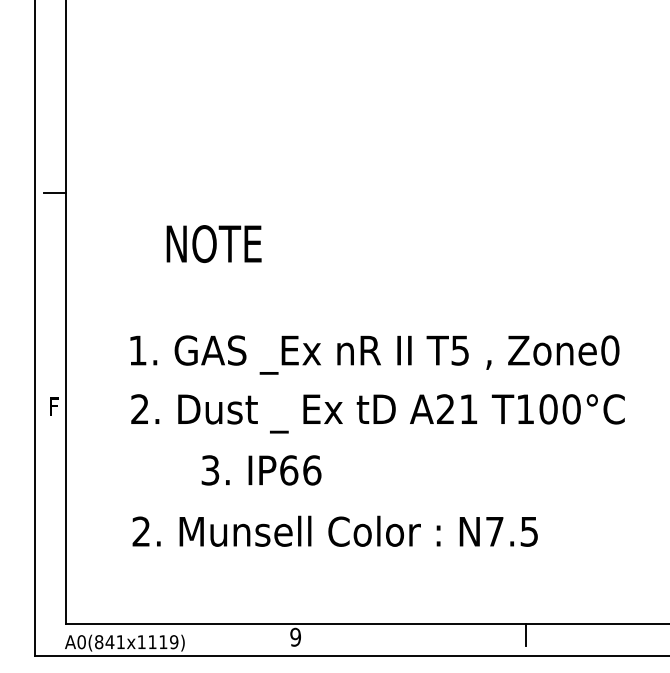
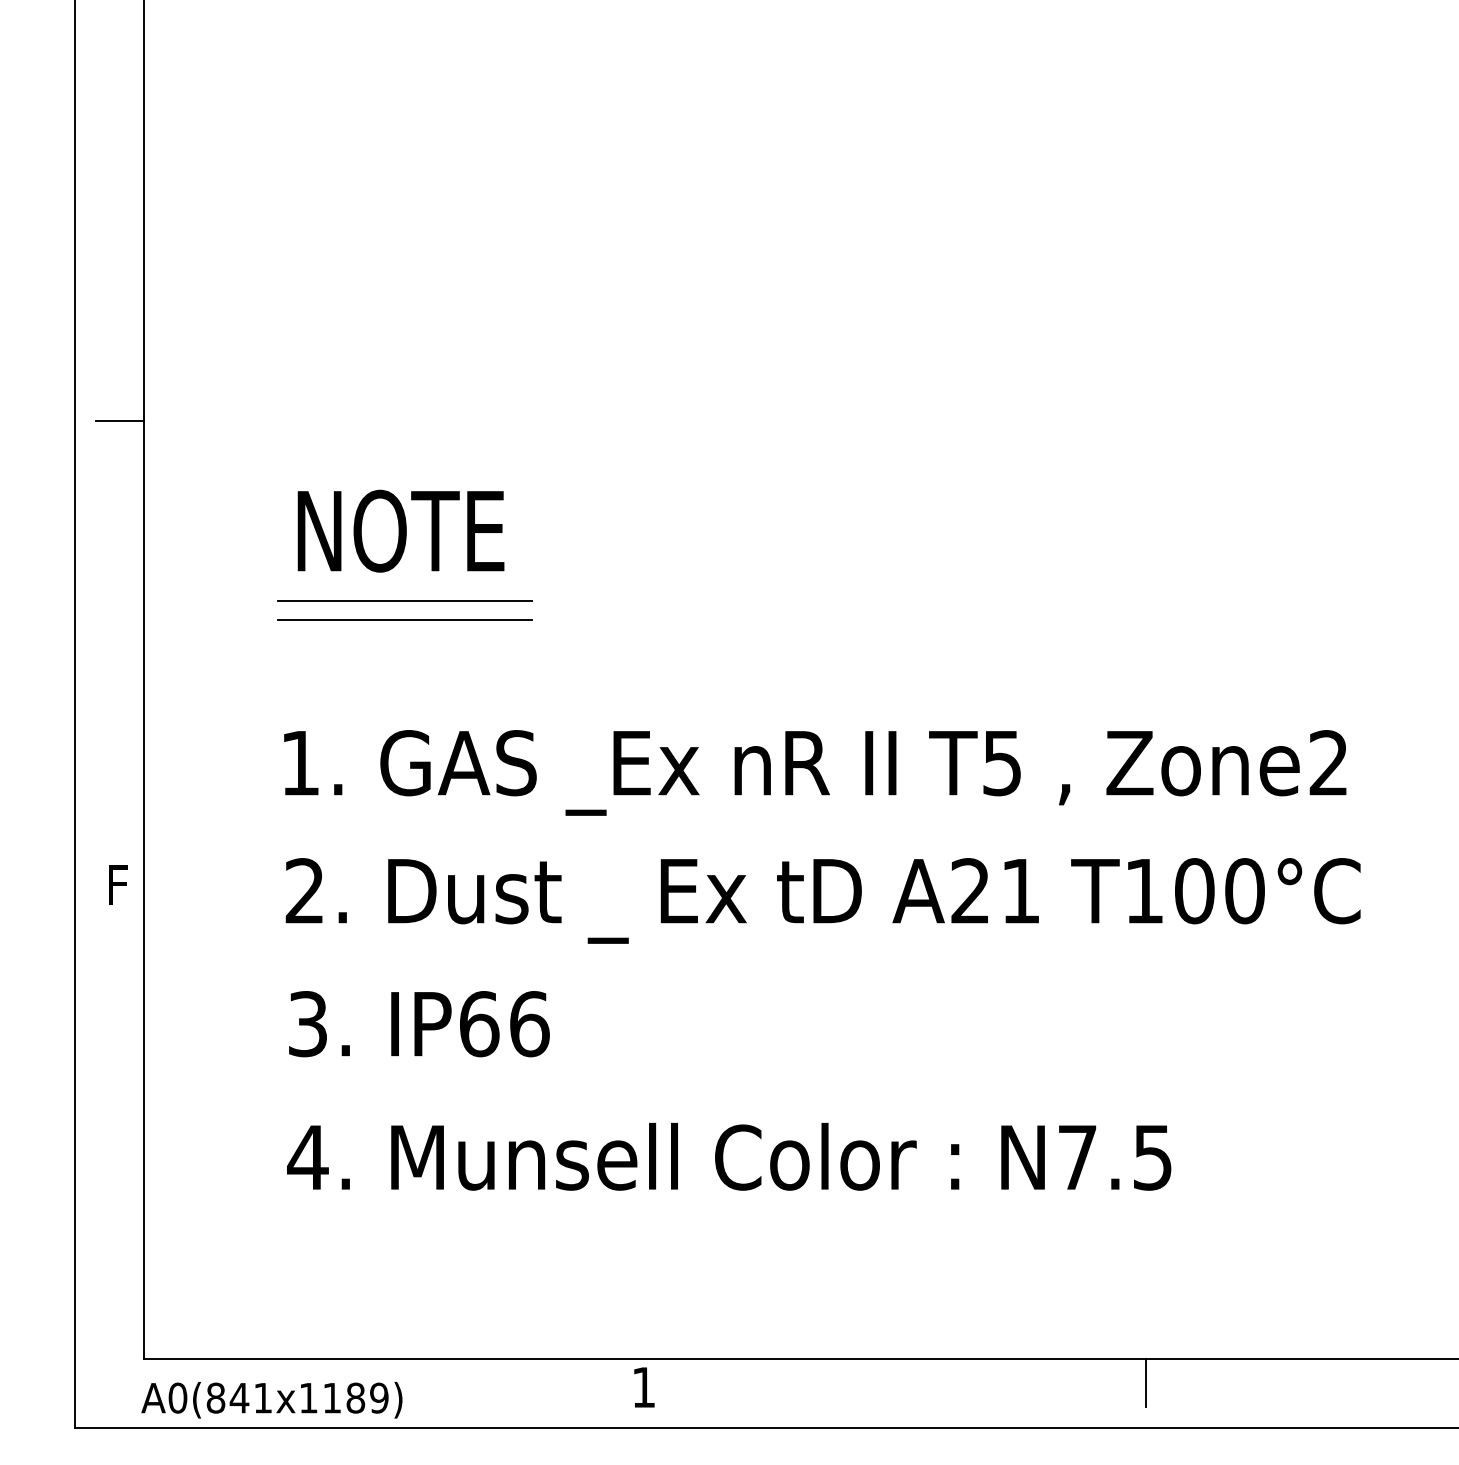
text: (213, 243) -> (399, 529), moved
line: (185, 275) -> (403, 599), added
line: (185, 284) -> (403, 619), added
text: (610, 350) -> (1329, 762), Zone0 -> Zone2
text: (261, 470) -> (419, 1024), moved
text: (140, 531) -> (305, 1157), 2. -> 4.
text: (295, 636) -> (643, 1385), 9 -> 1
text: (163, 642) -> (356, 1398), A0(841x1119) -> A0(841x1189)

